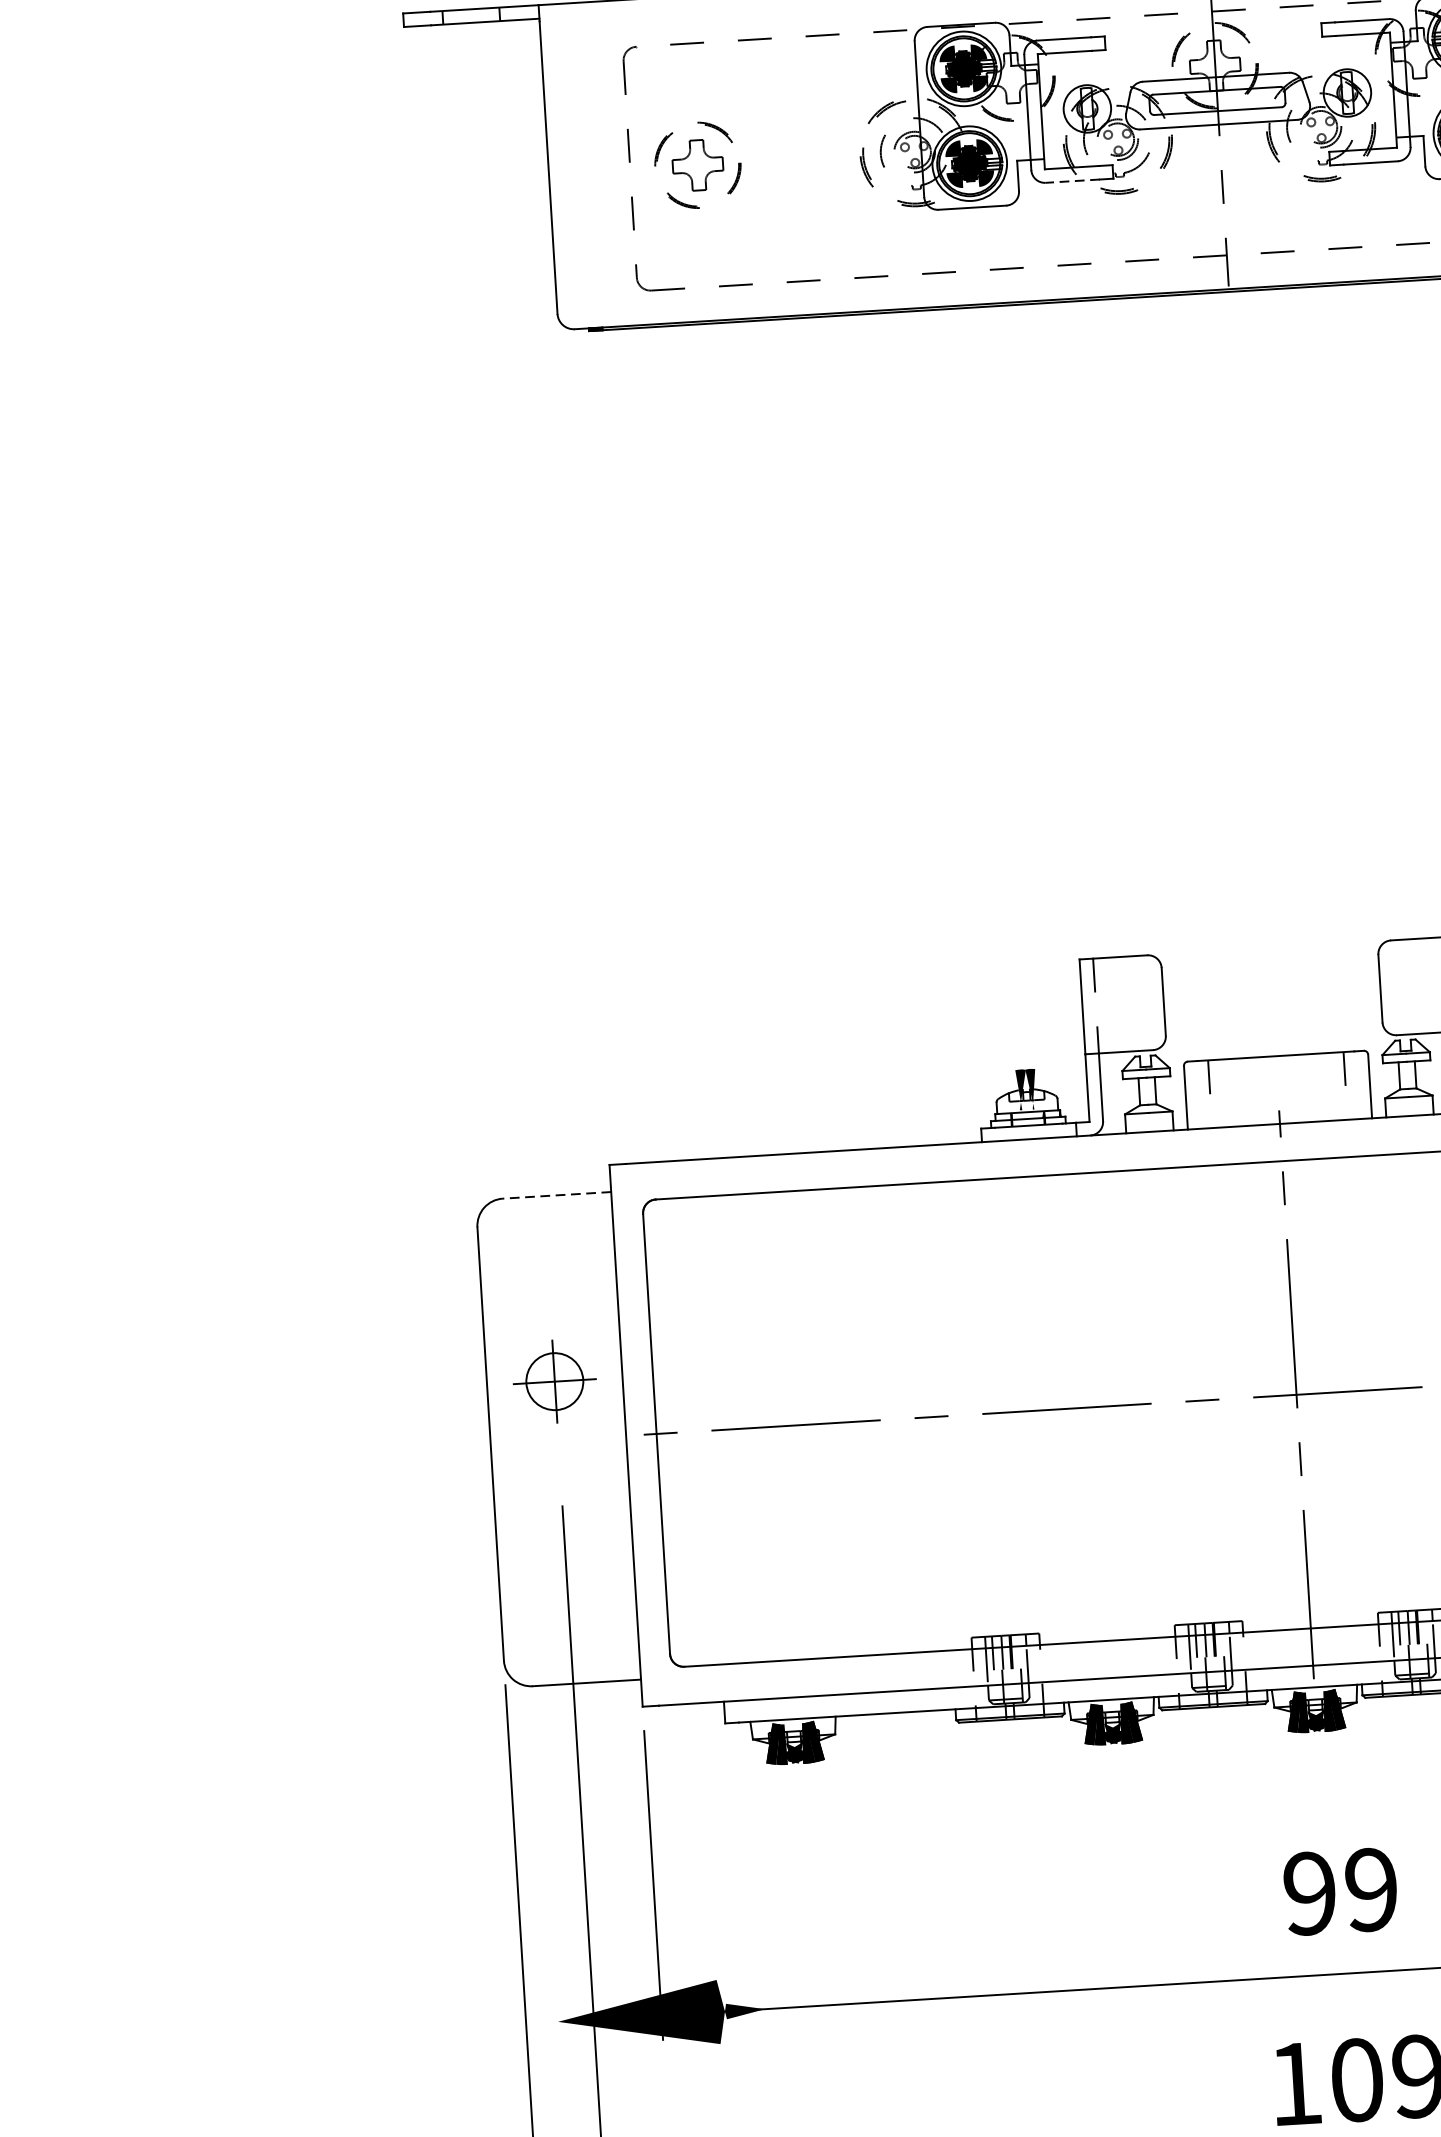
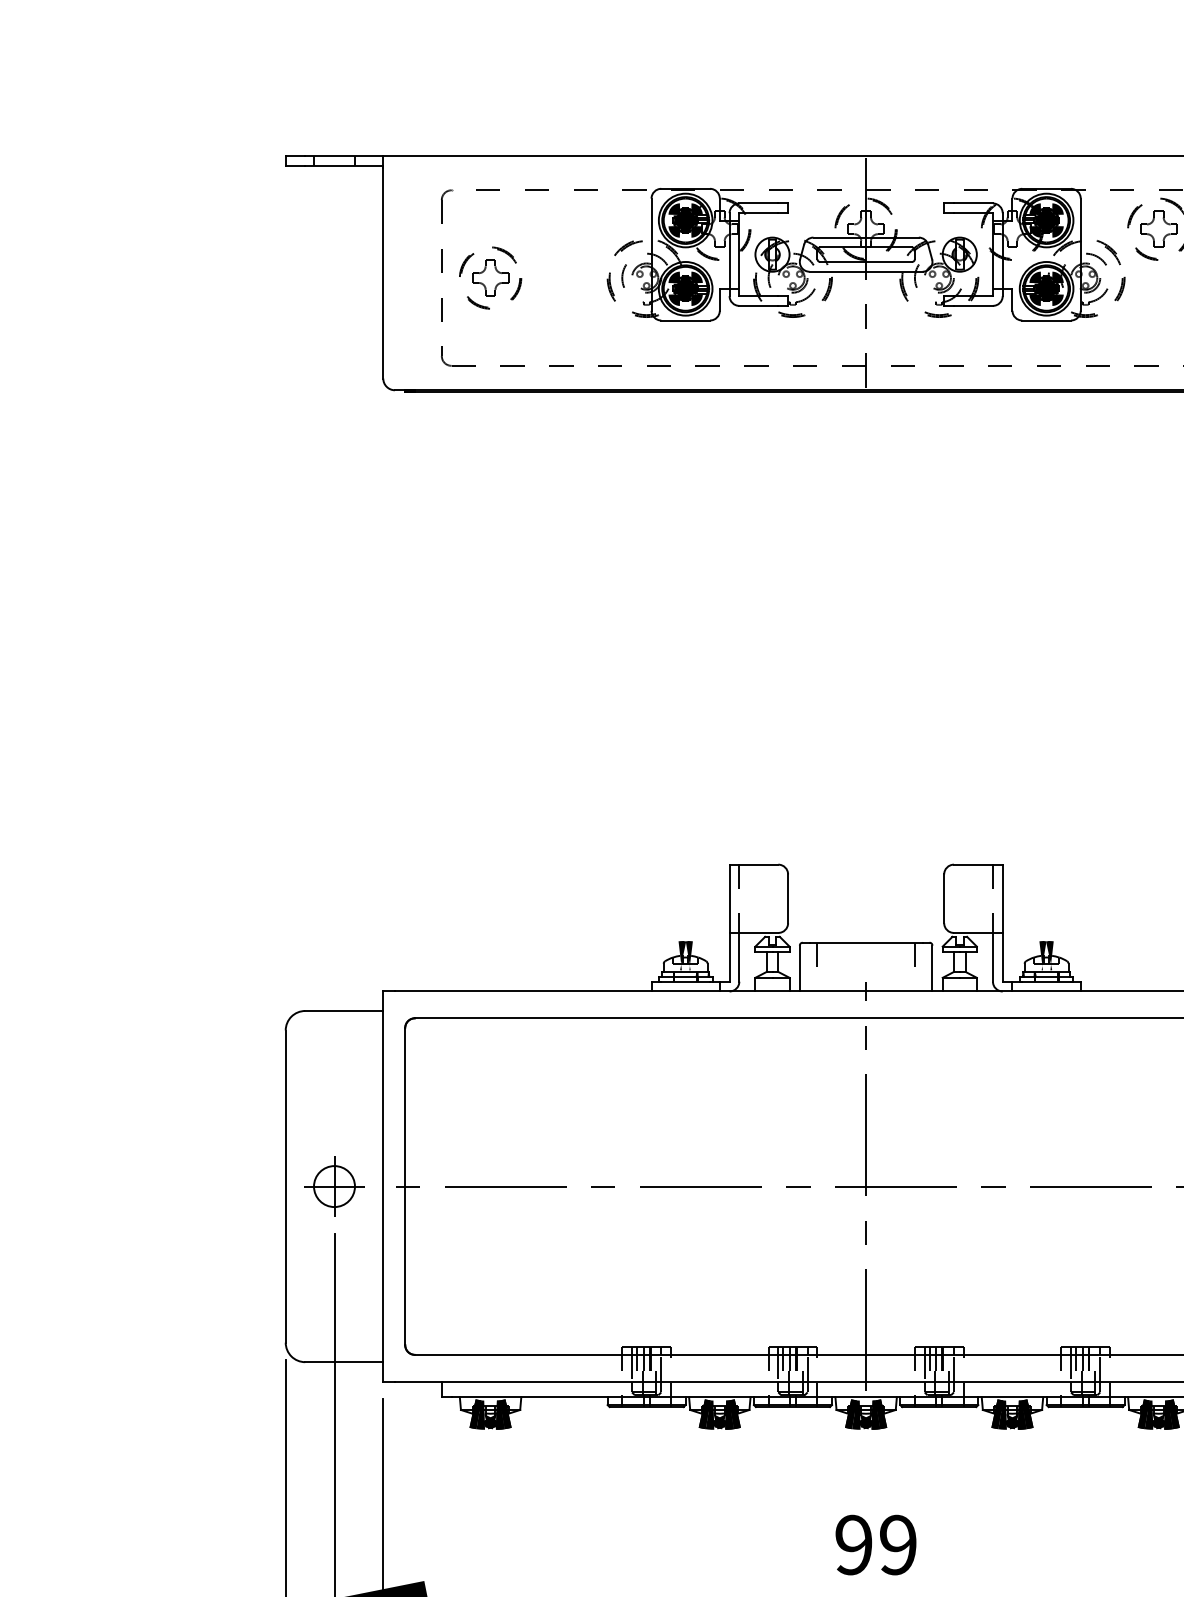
line: (1072, 180) -> (758, 305), dashed -> solid
line: (555, 1194) -> (343, 1010), dashed -> solid
part: (554, 1381) -> (334, 1186), moved

